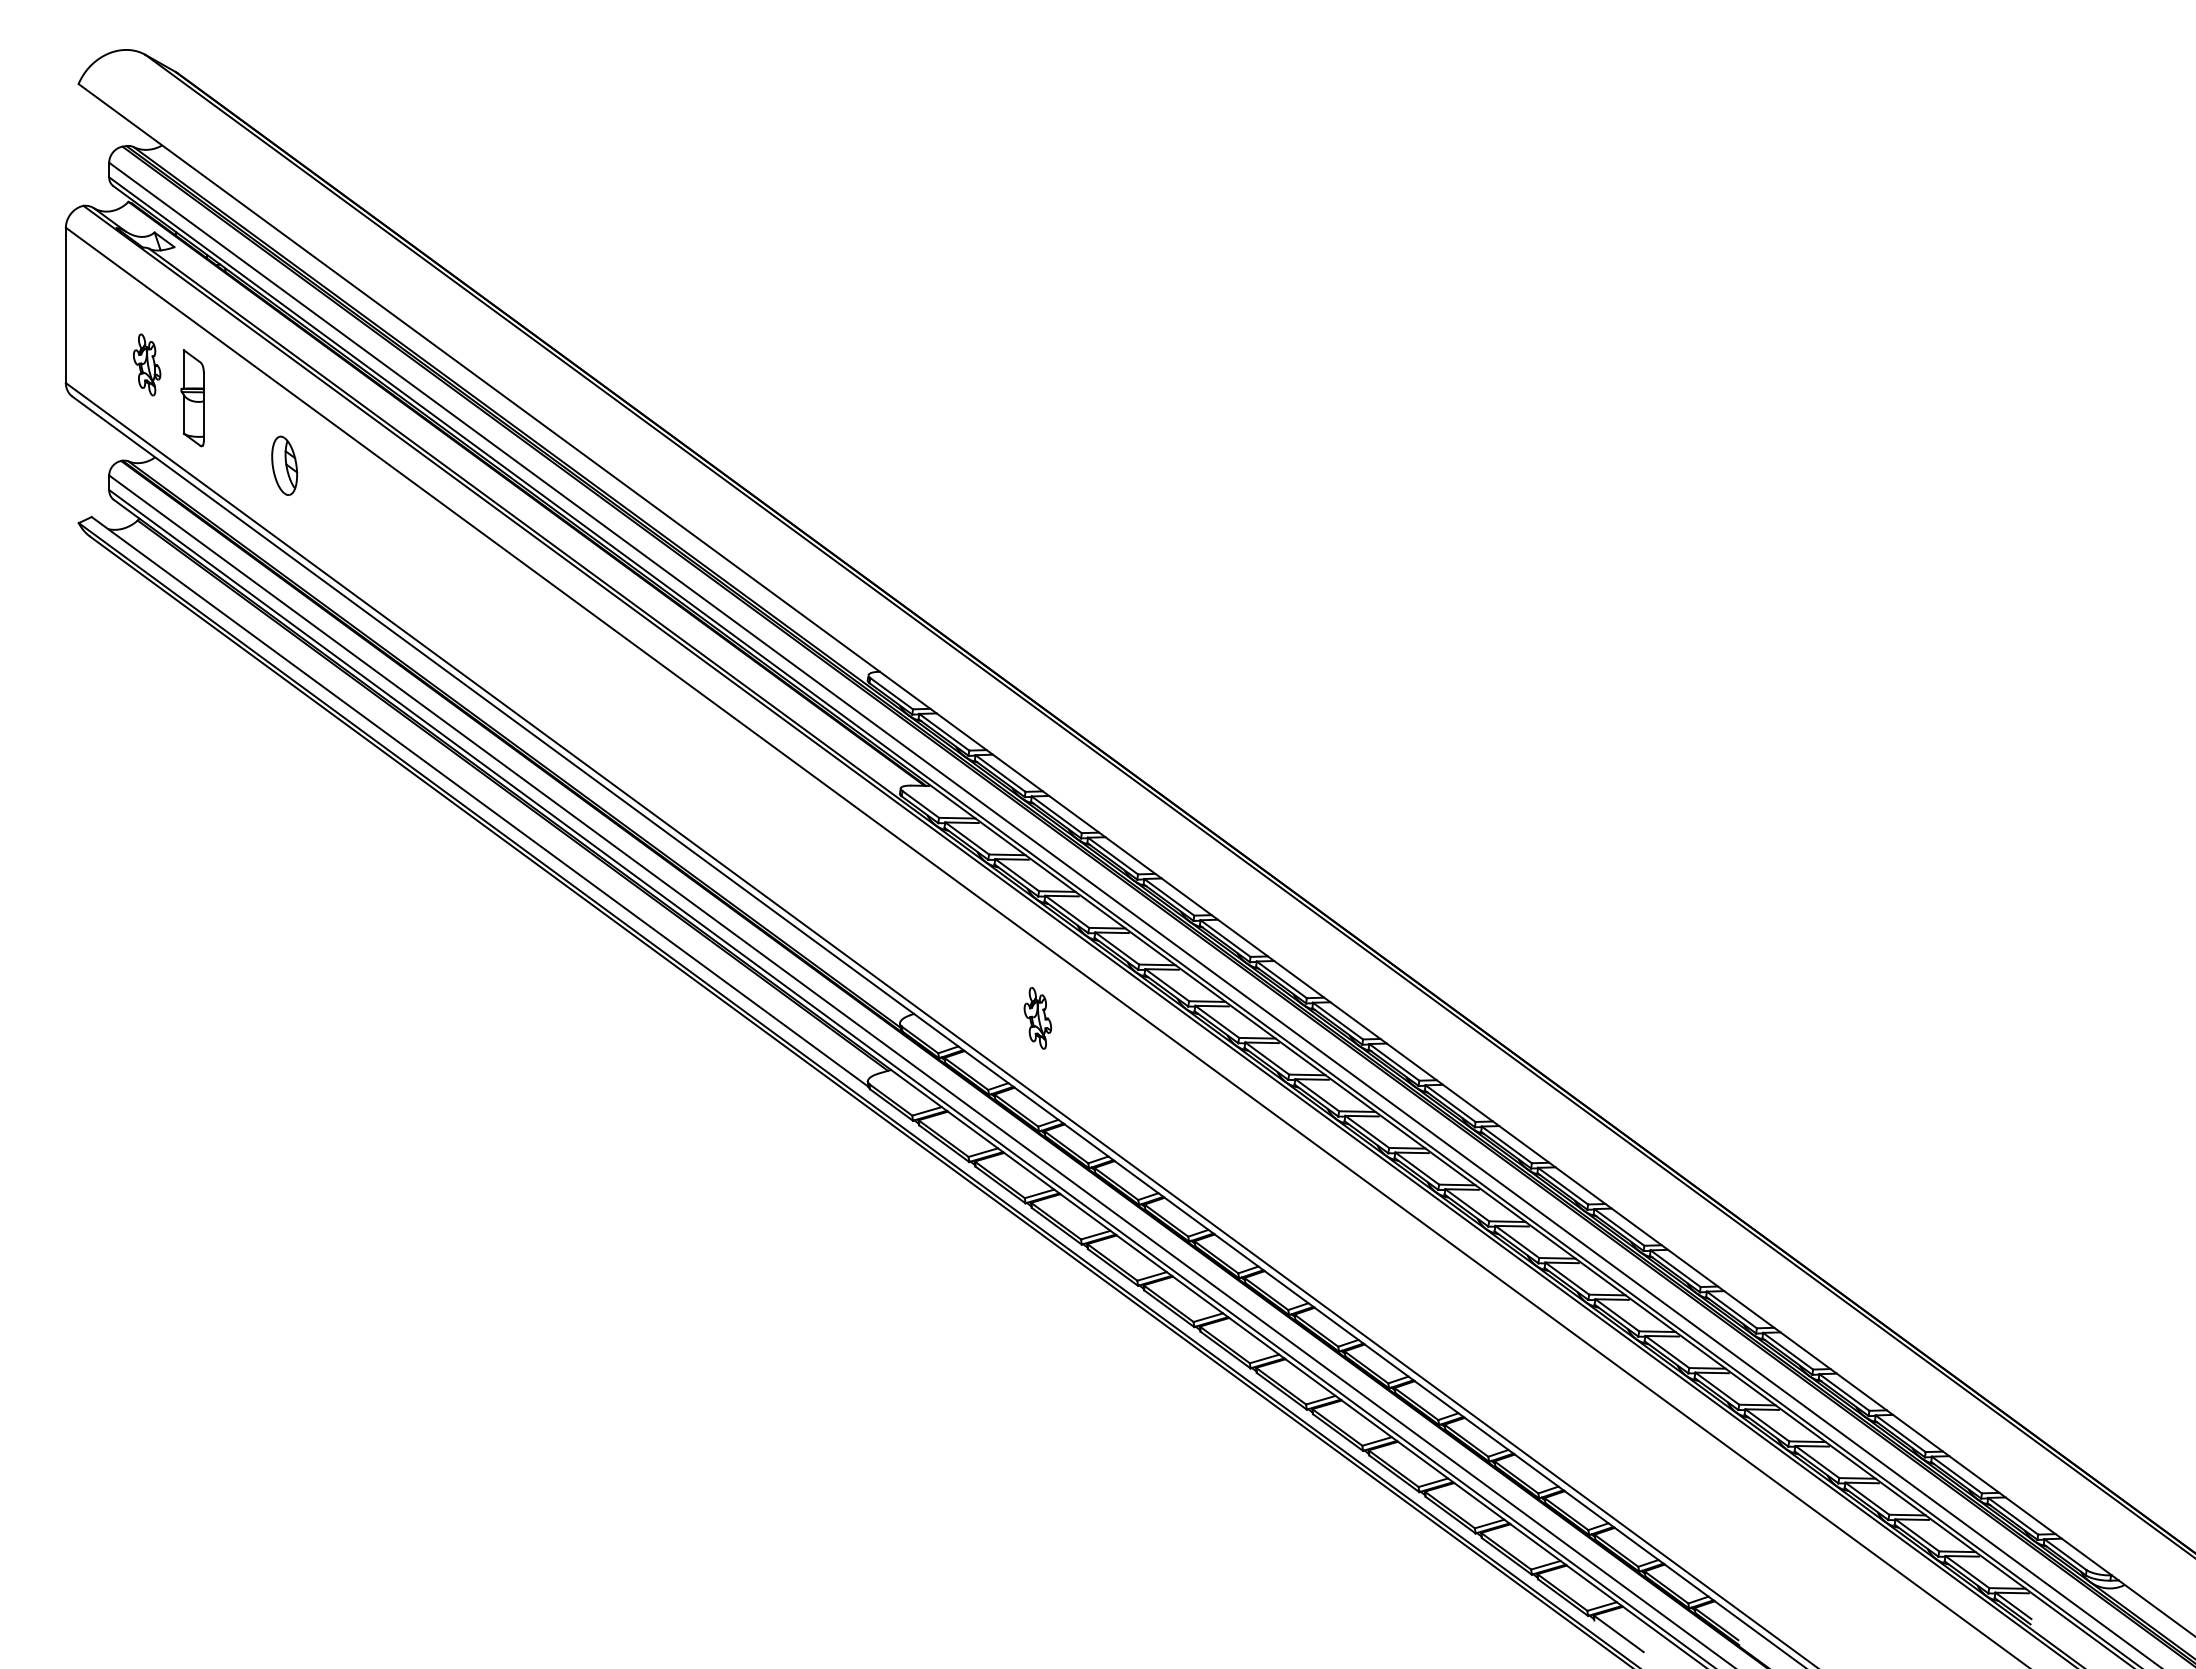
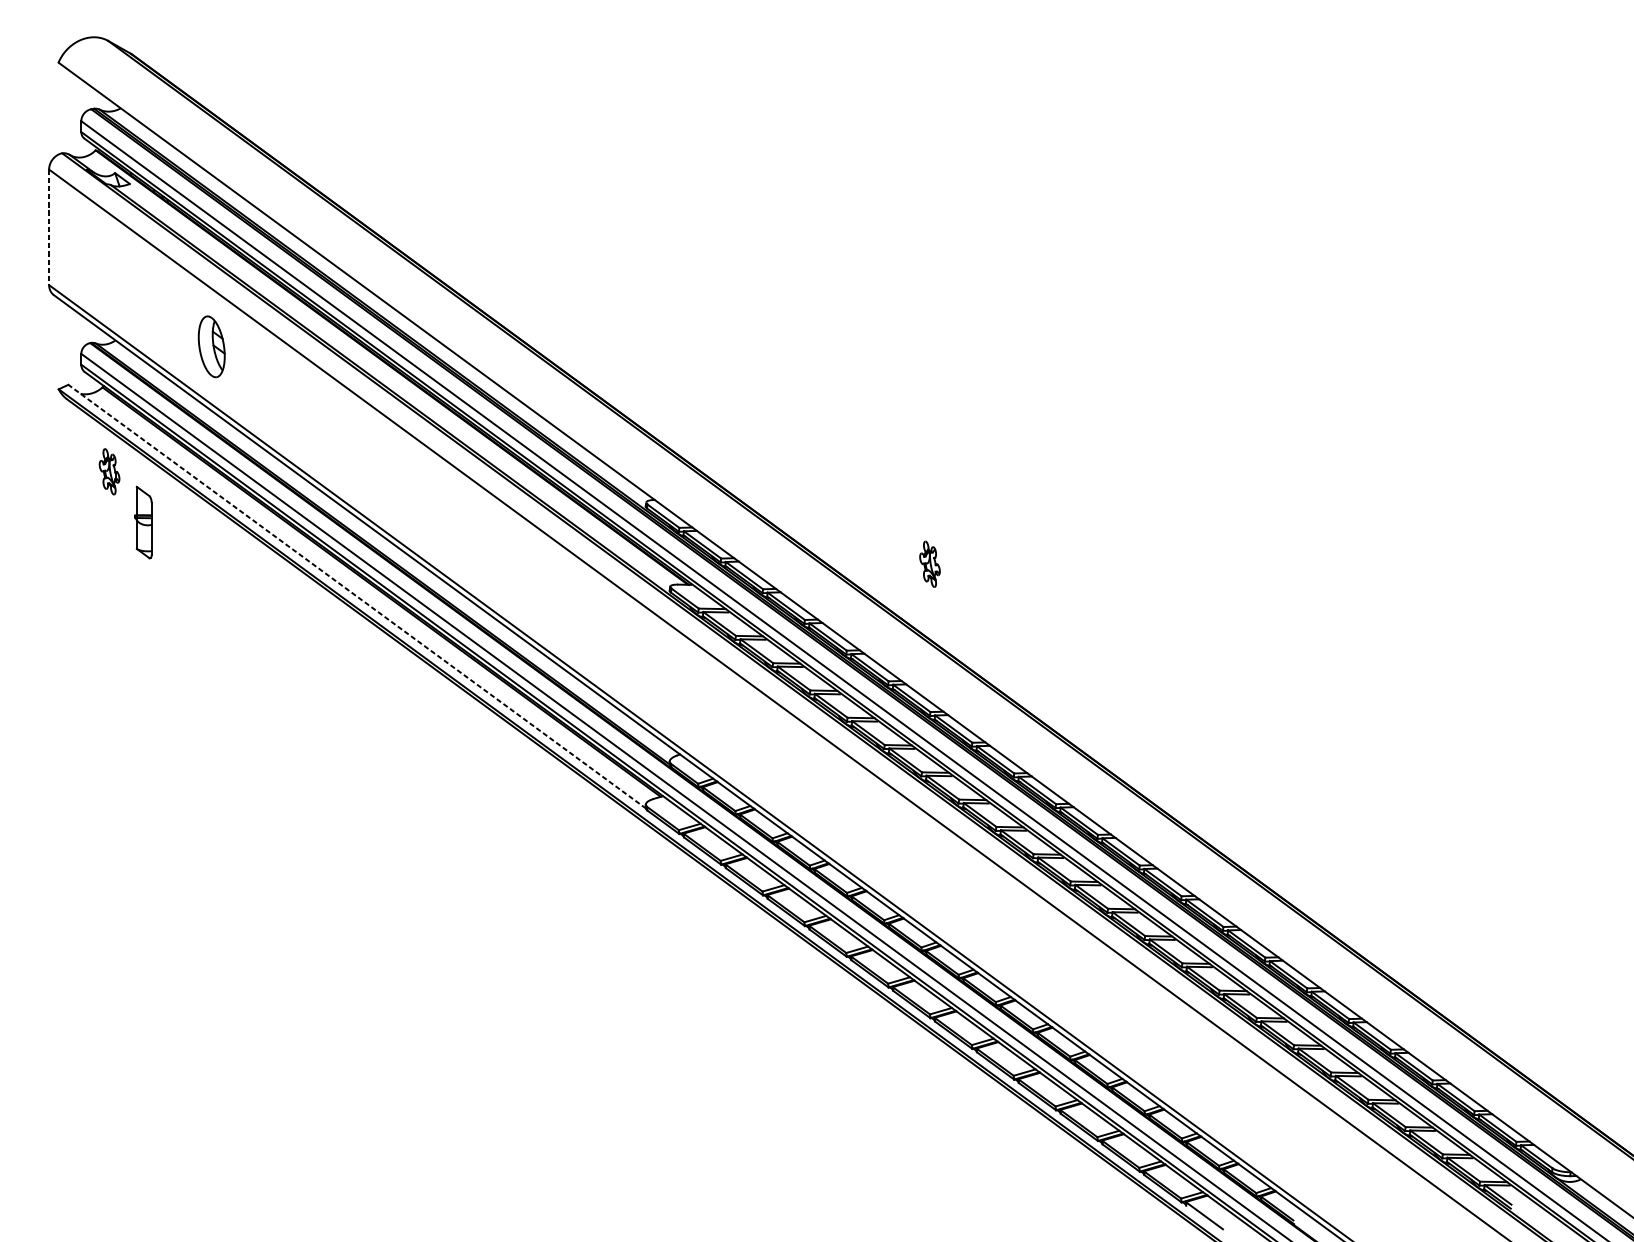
line: (65, 305) -> (48, 227), solid -> dashed
part: (147, 364) -> (109, 471), moved
part: (192, 398) -> (143, 522), moved
part: (284, 465) -> (211, 346), size x1.4
line: (480, 801) -> (357, 596), solid -> dashed
part: (1037, 1018) -> (929, 564), moved

